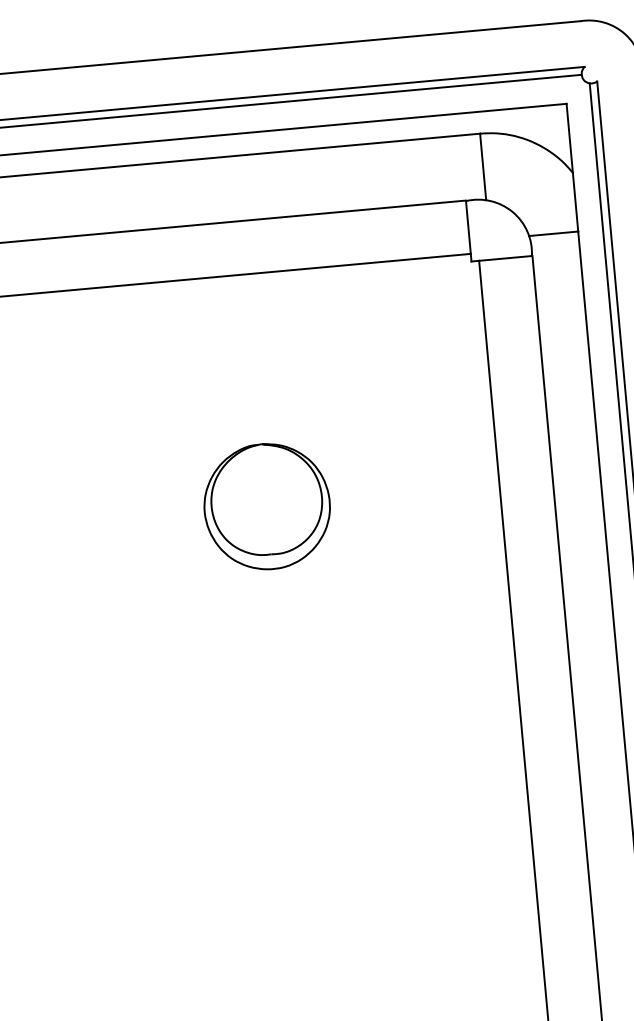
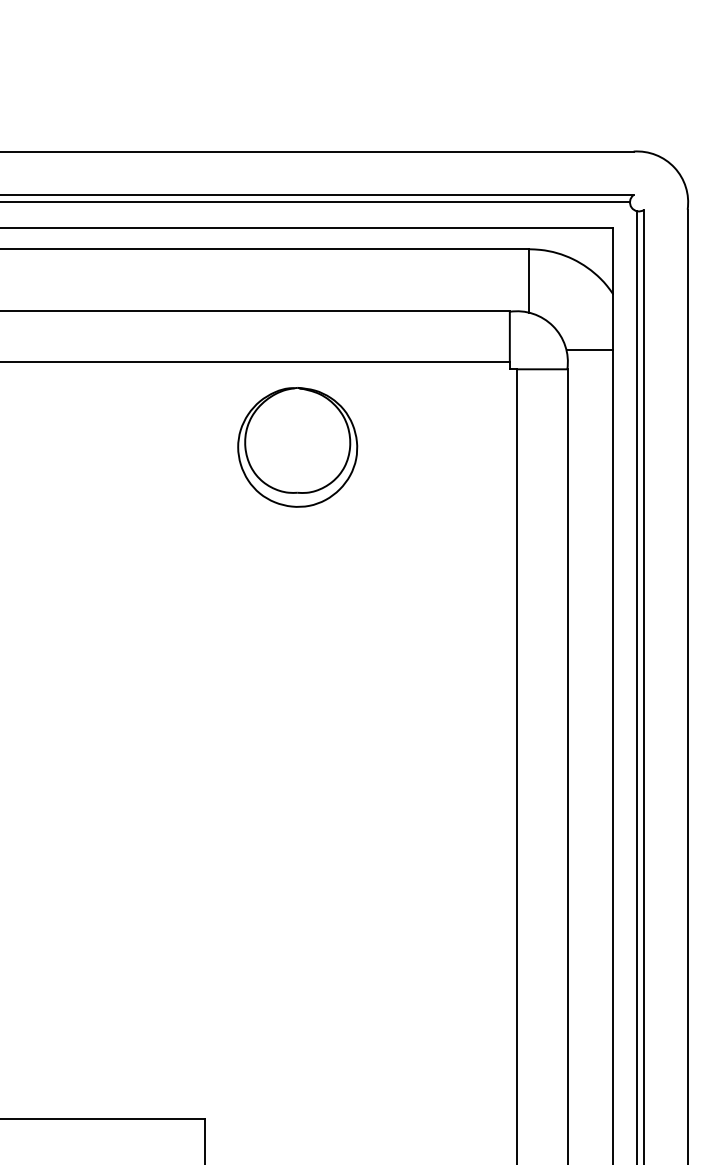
part: (267, 506) -> (297, 447), moved

